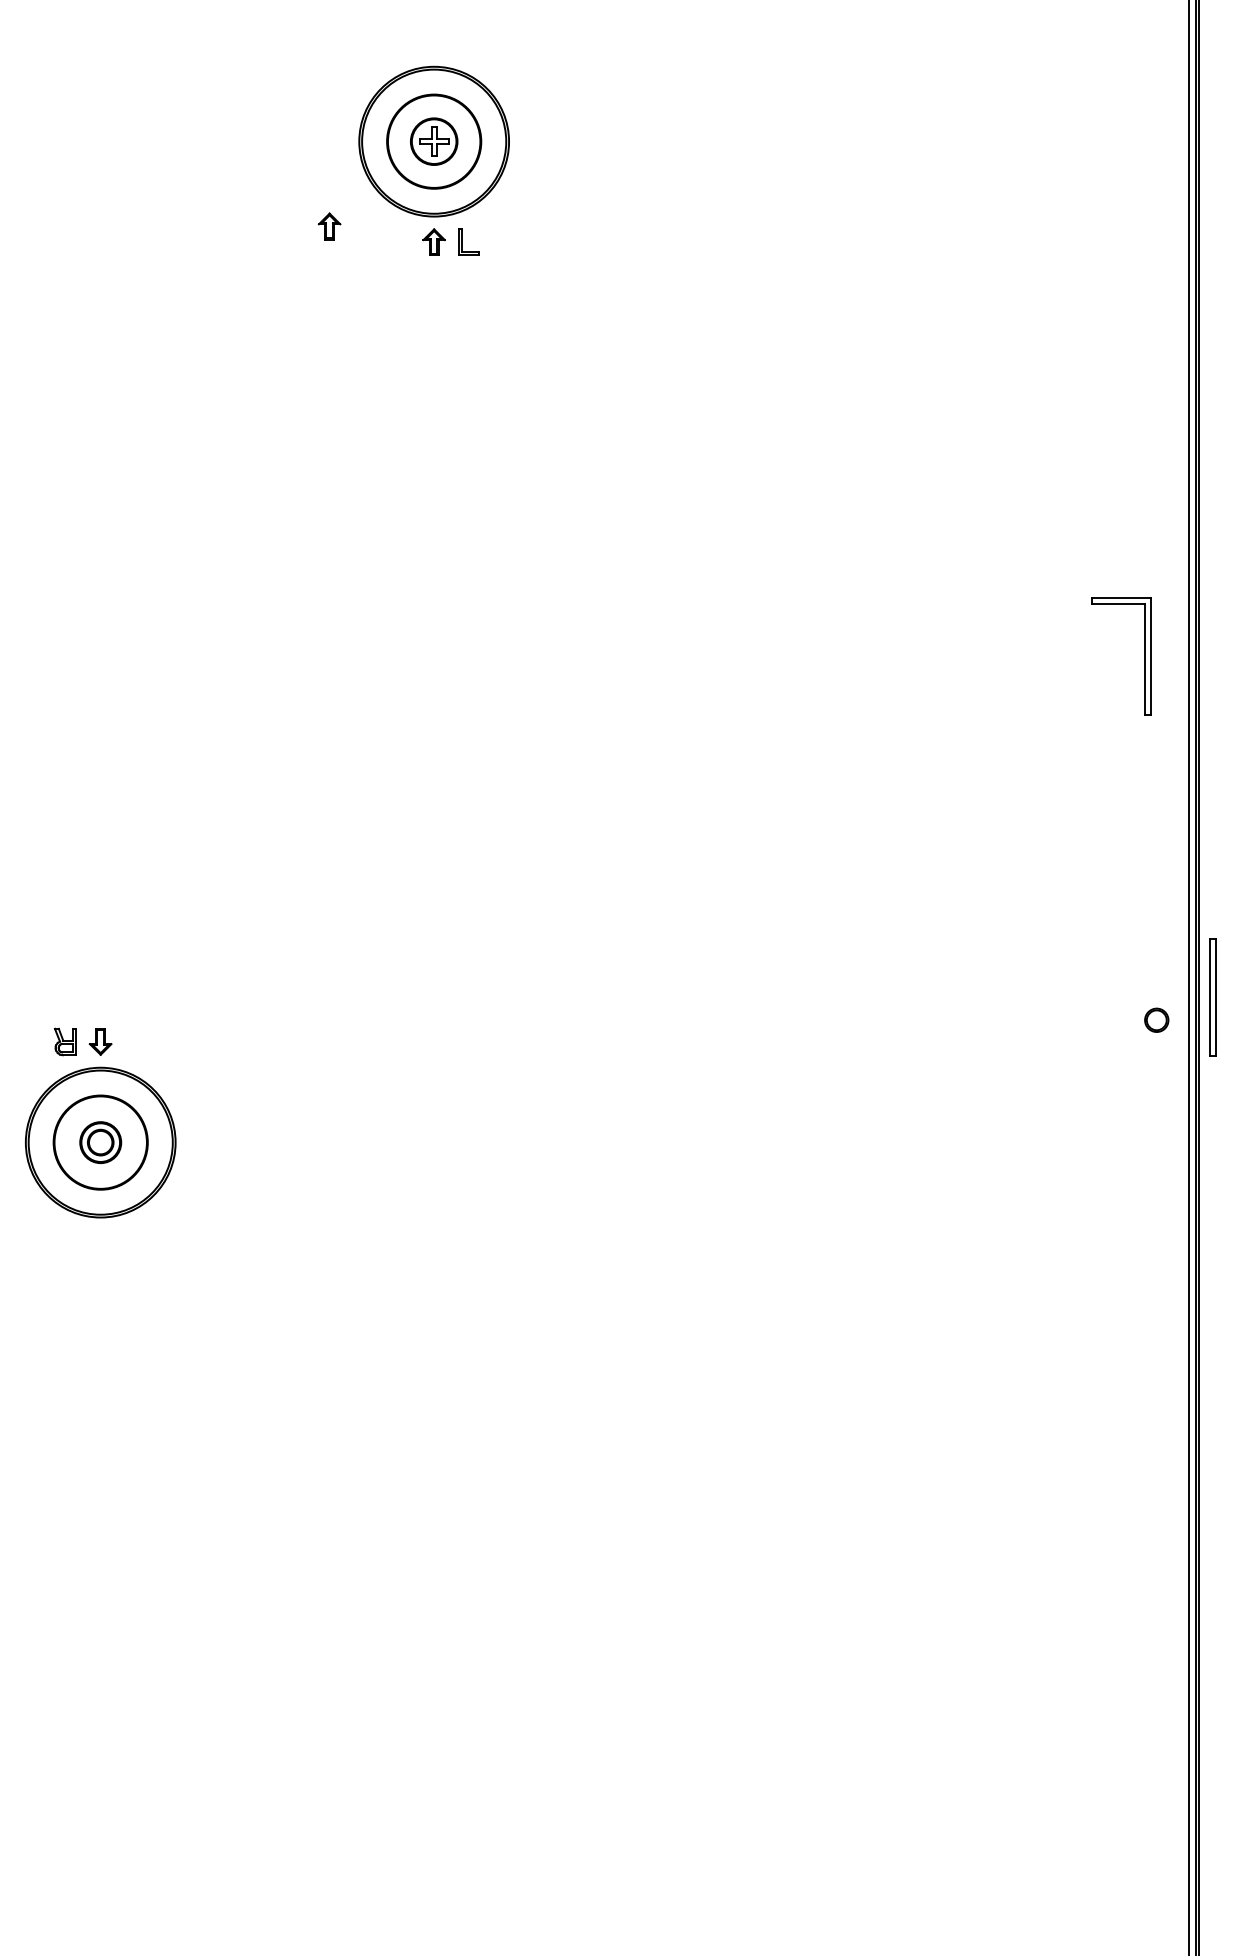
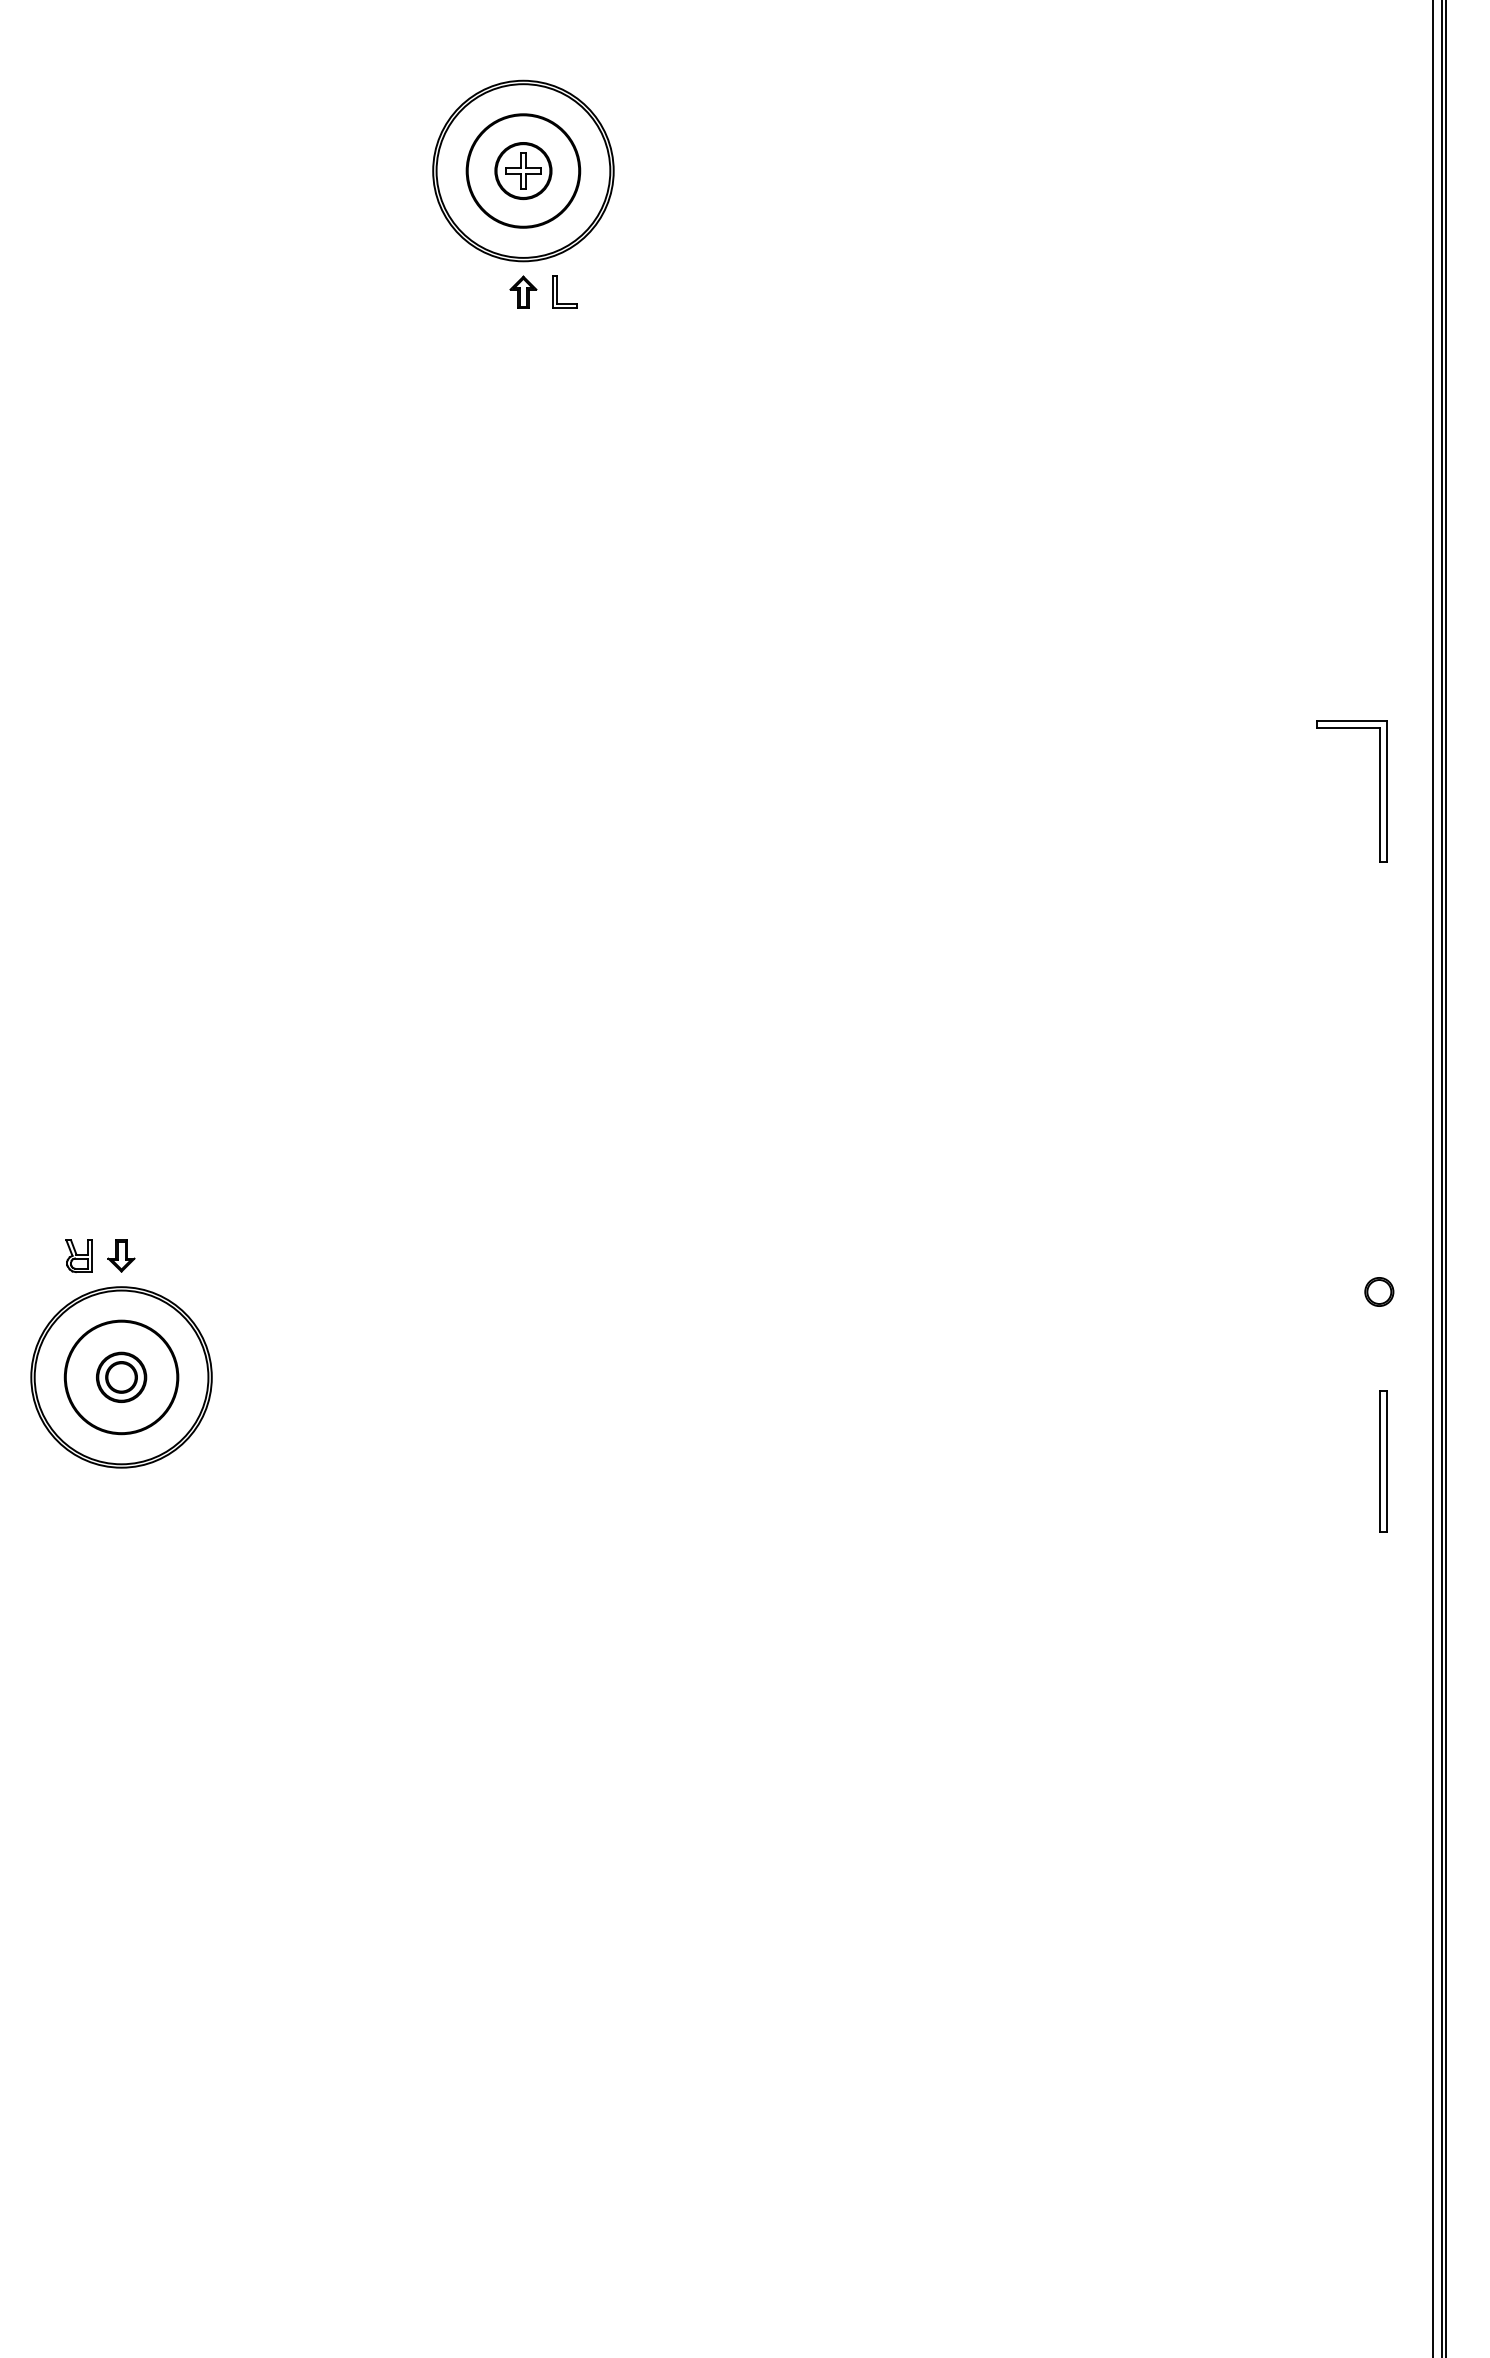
part: (329, 225) -> (397, 272), removed
part: (1213, 997) -> (1383, 1461), moved
part: (1156, 1019) -> (1379, 1291), moved

